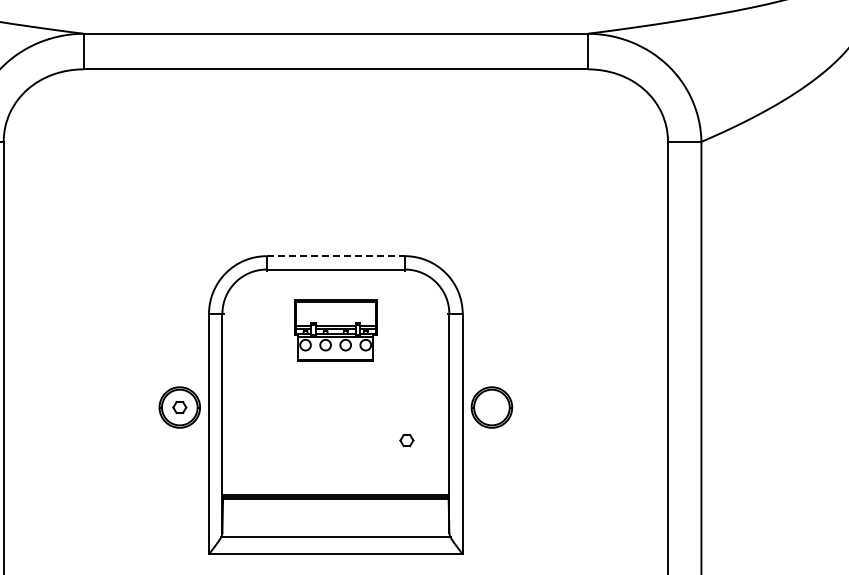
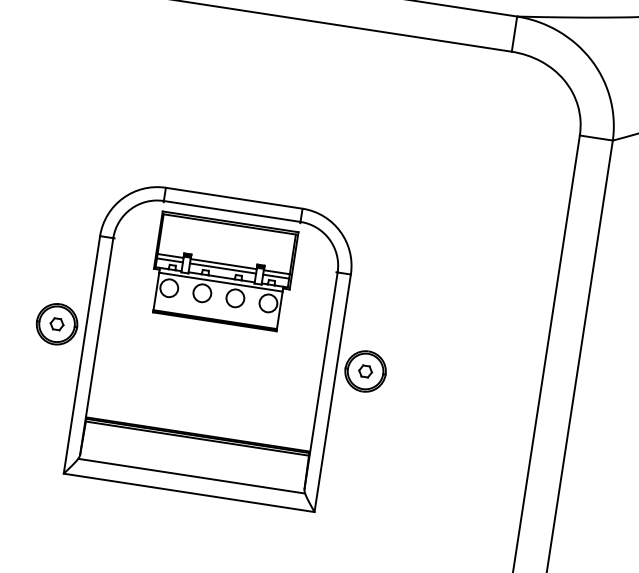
line: (336, 256) -> (234, 198), dashed -> solid
part: (335, 330) -> (222, 271), size x1.67
part: (406, 440) -> (365, 371), moved

